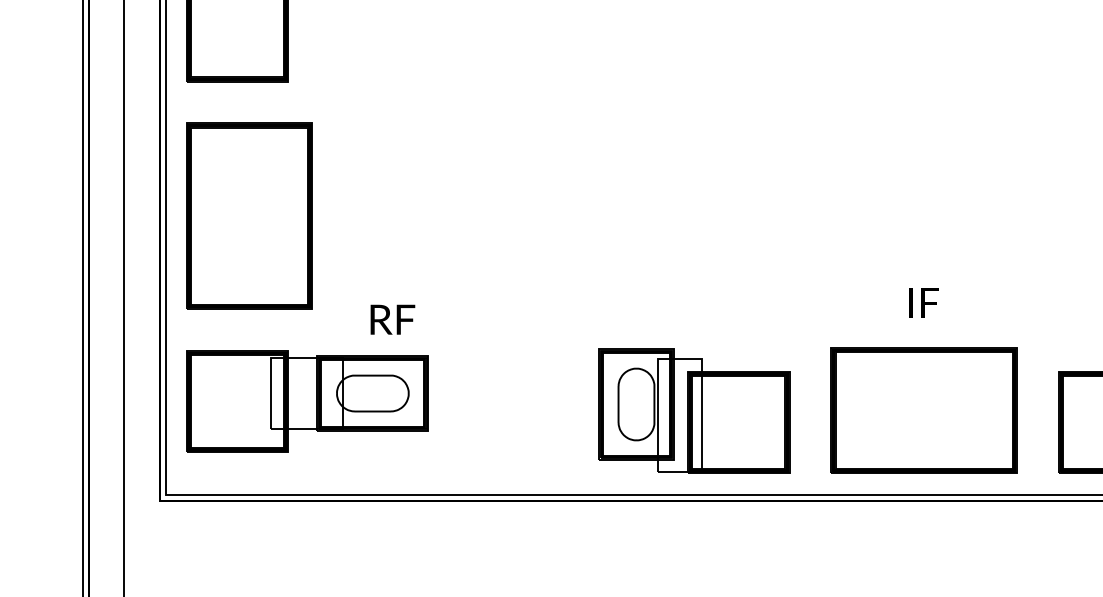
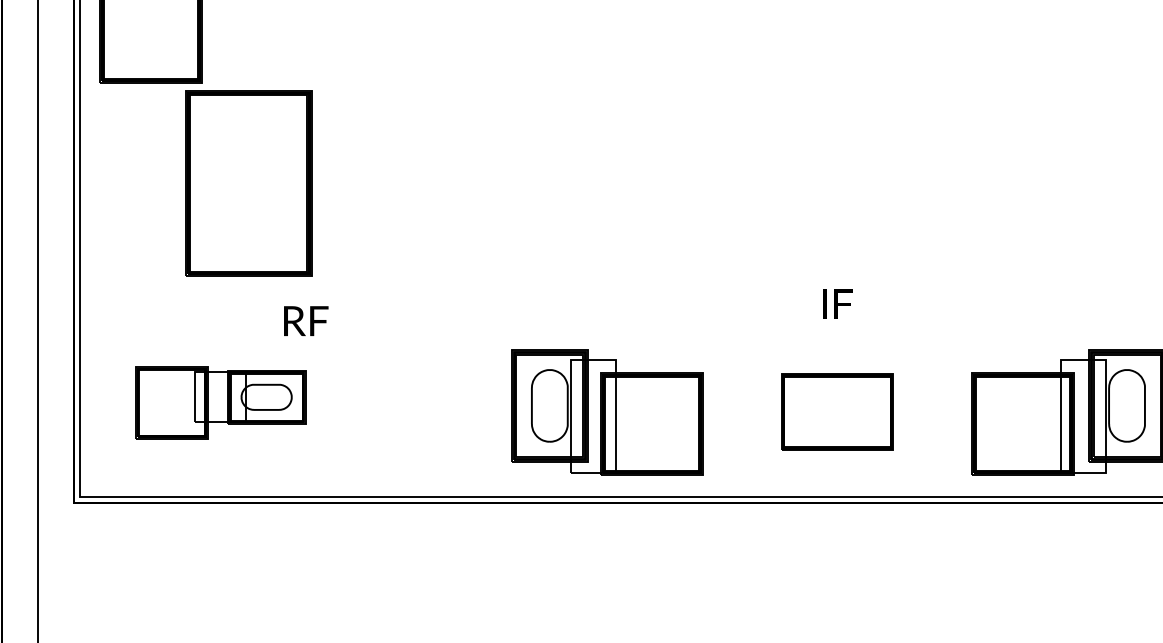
part: (249, 216) -> (248, 183), moved
part: (307, 401) -> (220, 402), size x0.7
part: (924, 410) -> (837, 411), size x0.6

